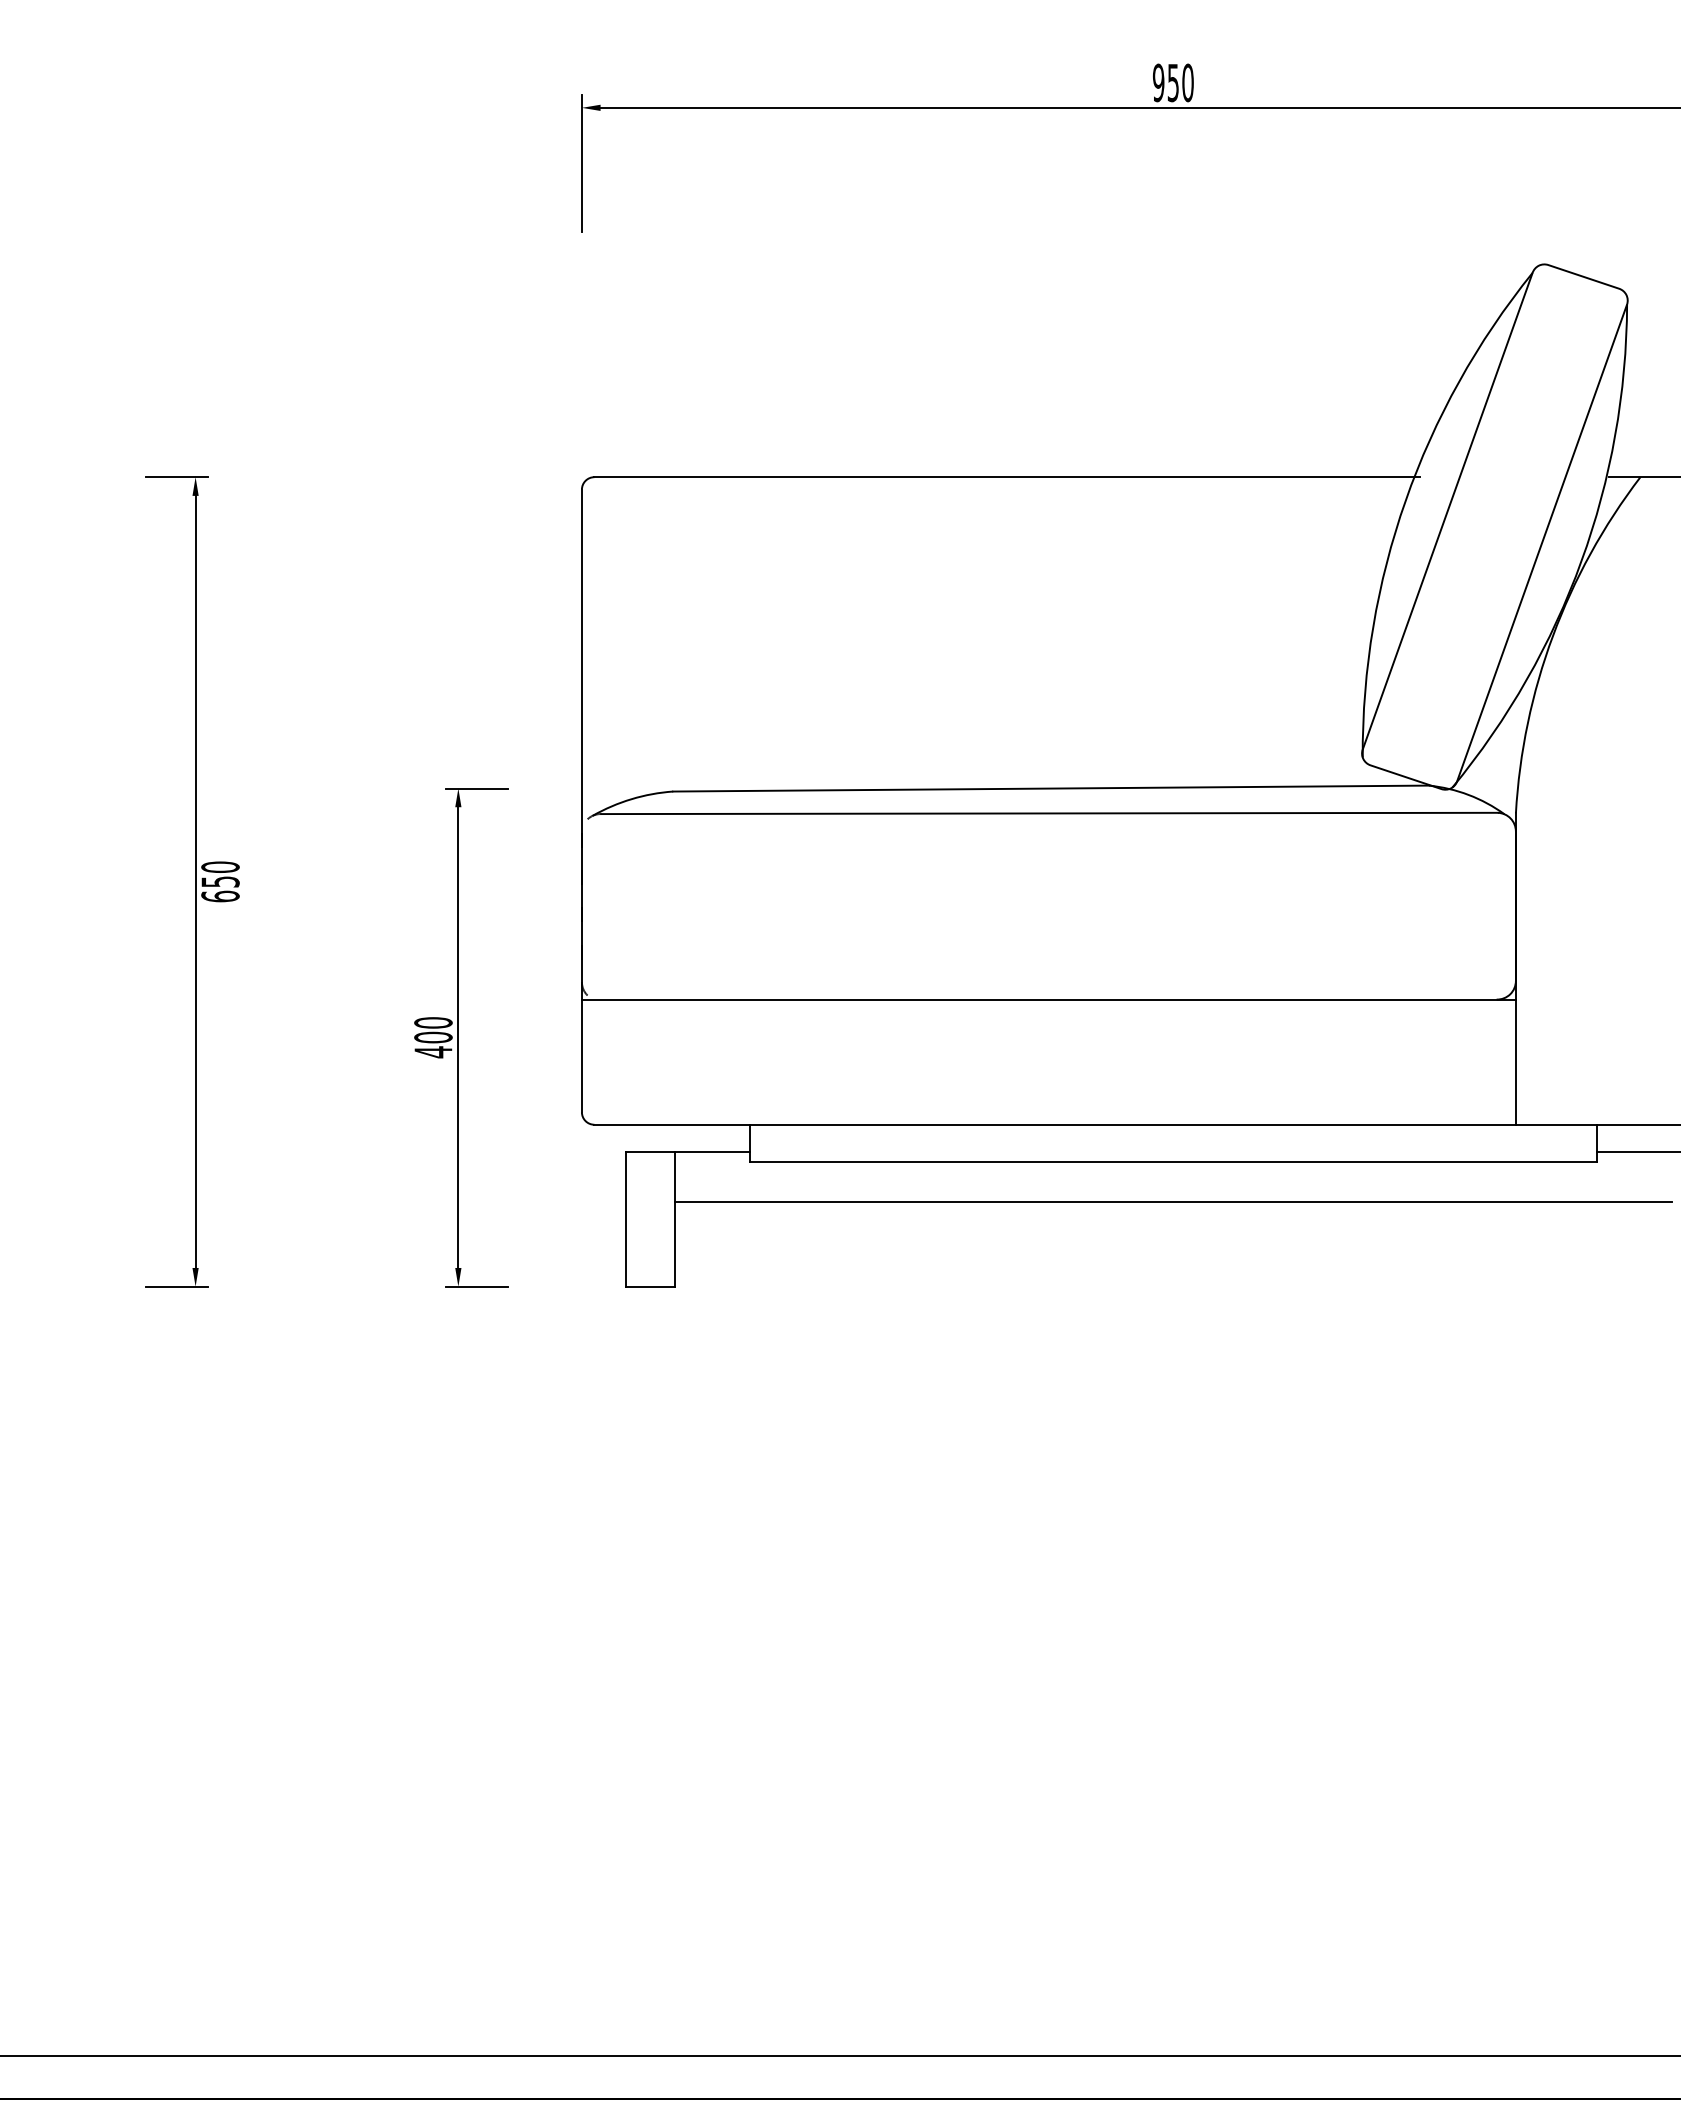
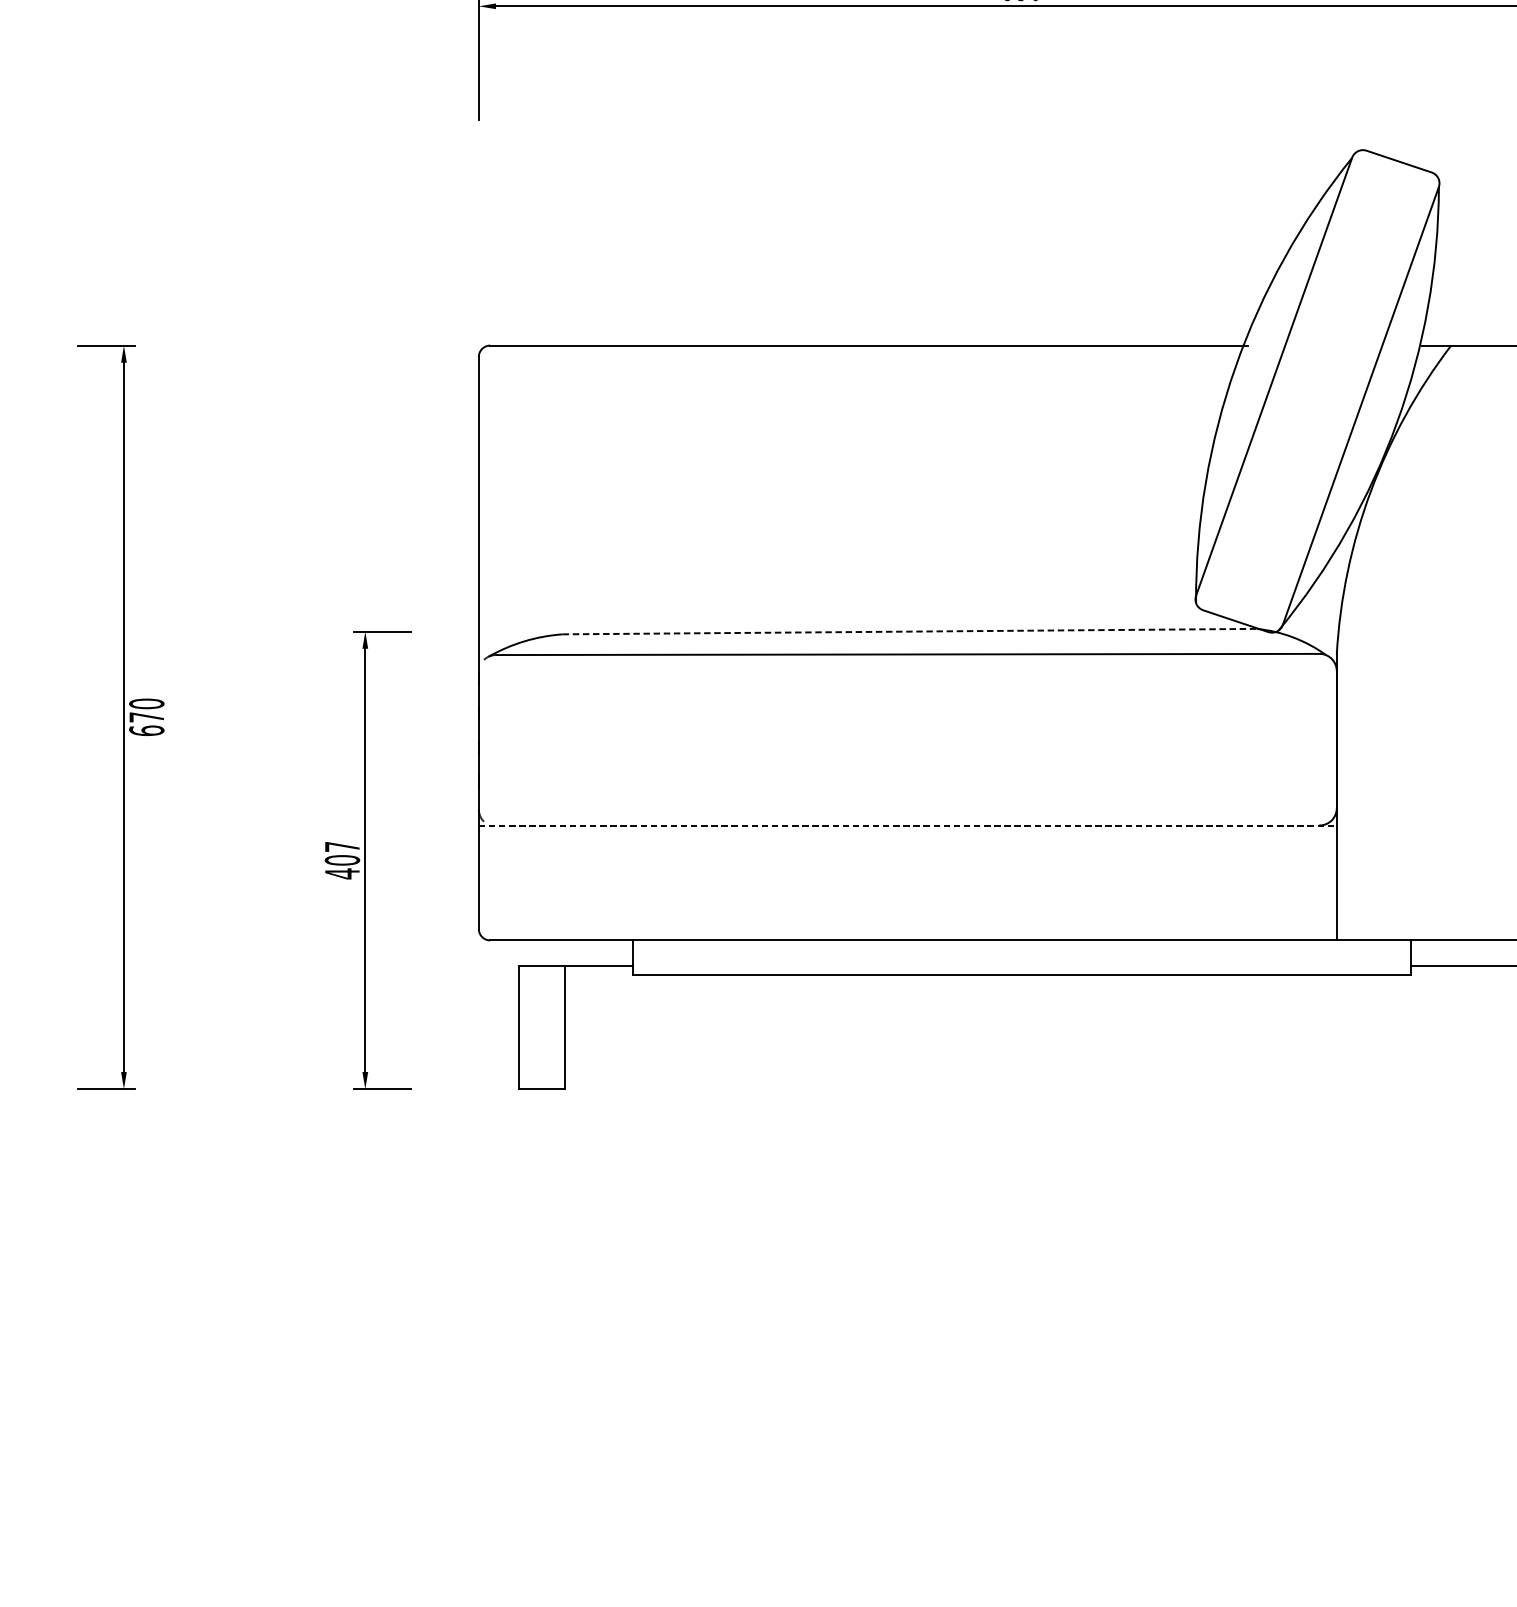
line: (1051, 788) -> (910, 631), solid -> dashed
text: (220, 881) -> (146, 716), 650 -> 670
line: (1048, 1000) -> (907, 826), solid -> dashed
text: (433, 1022) -> (342, 846), 400 -> 407
line: (1173, 1201) -> (1022, 1010), removed

